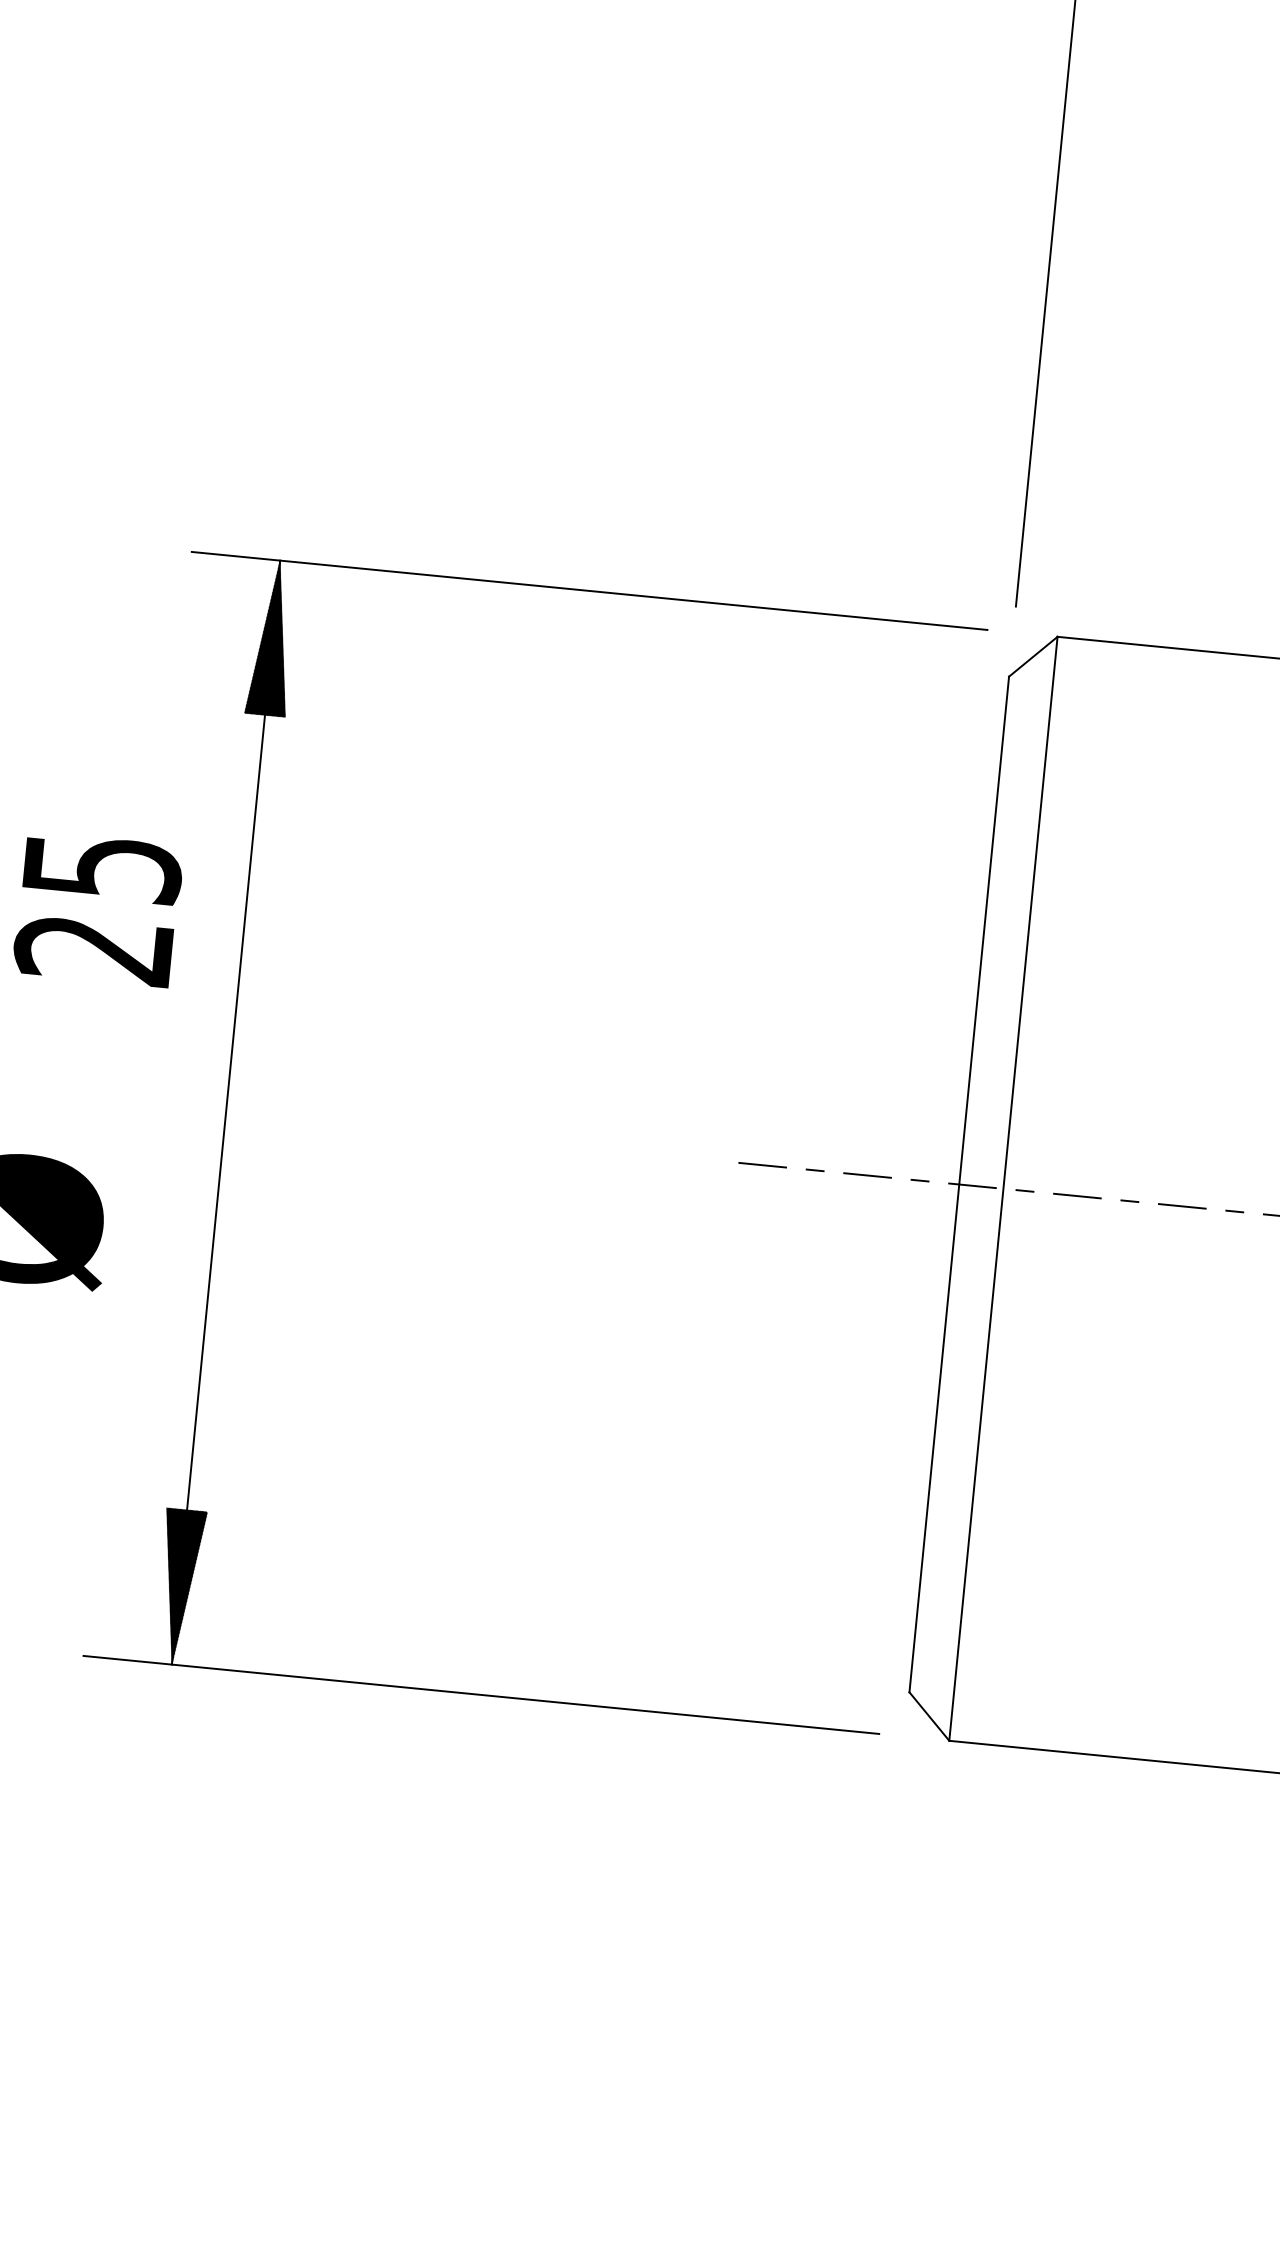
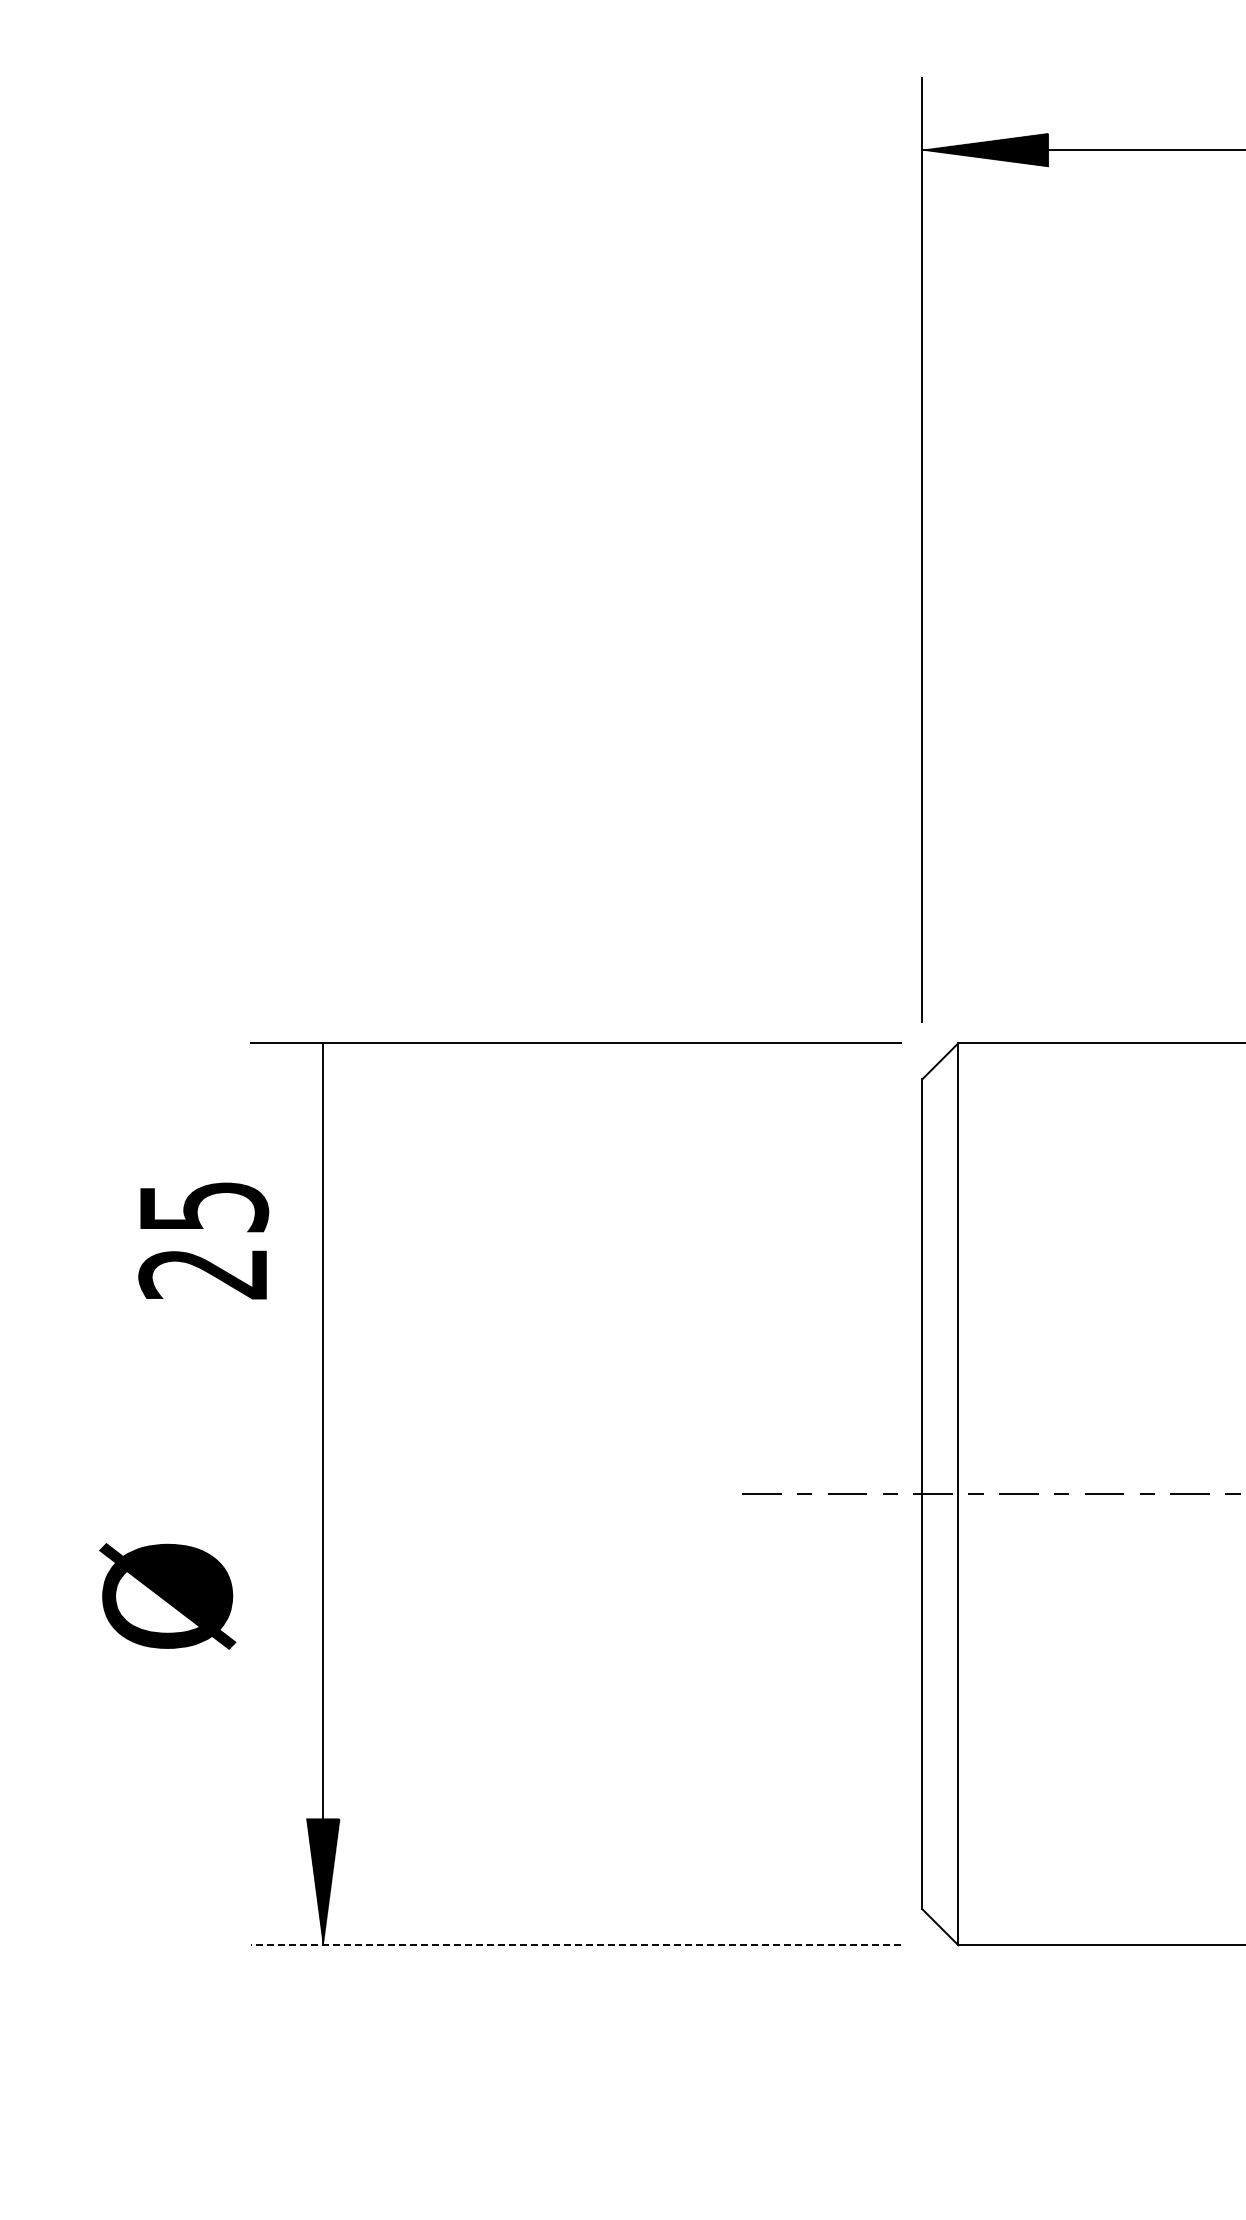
hatch: (271, 637) -> (322, 1106), removed
text: (98, 908) -> (203, 1240), moved
line: (481, 1695) -> (576, 1945), solid -> dashed

